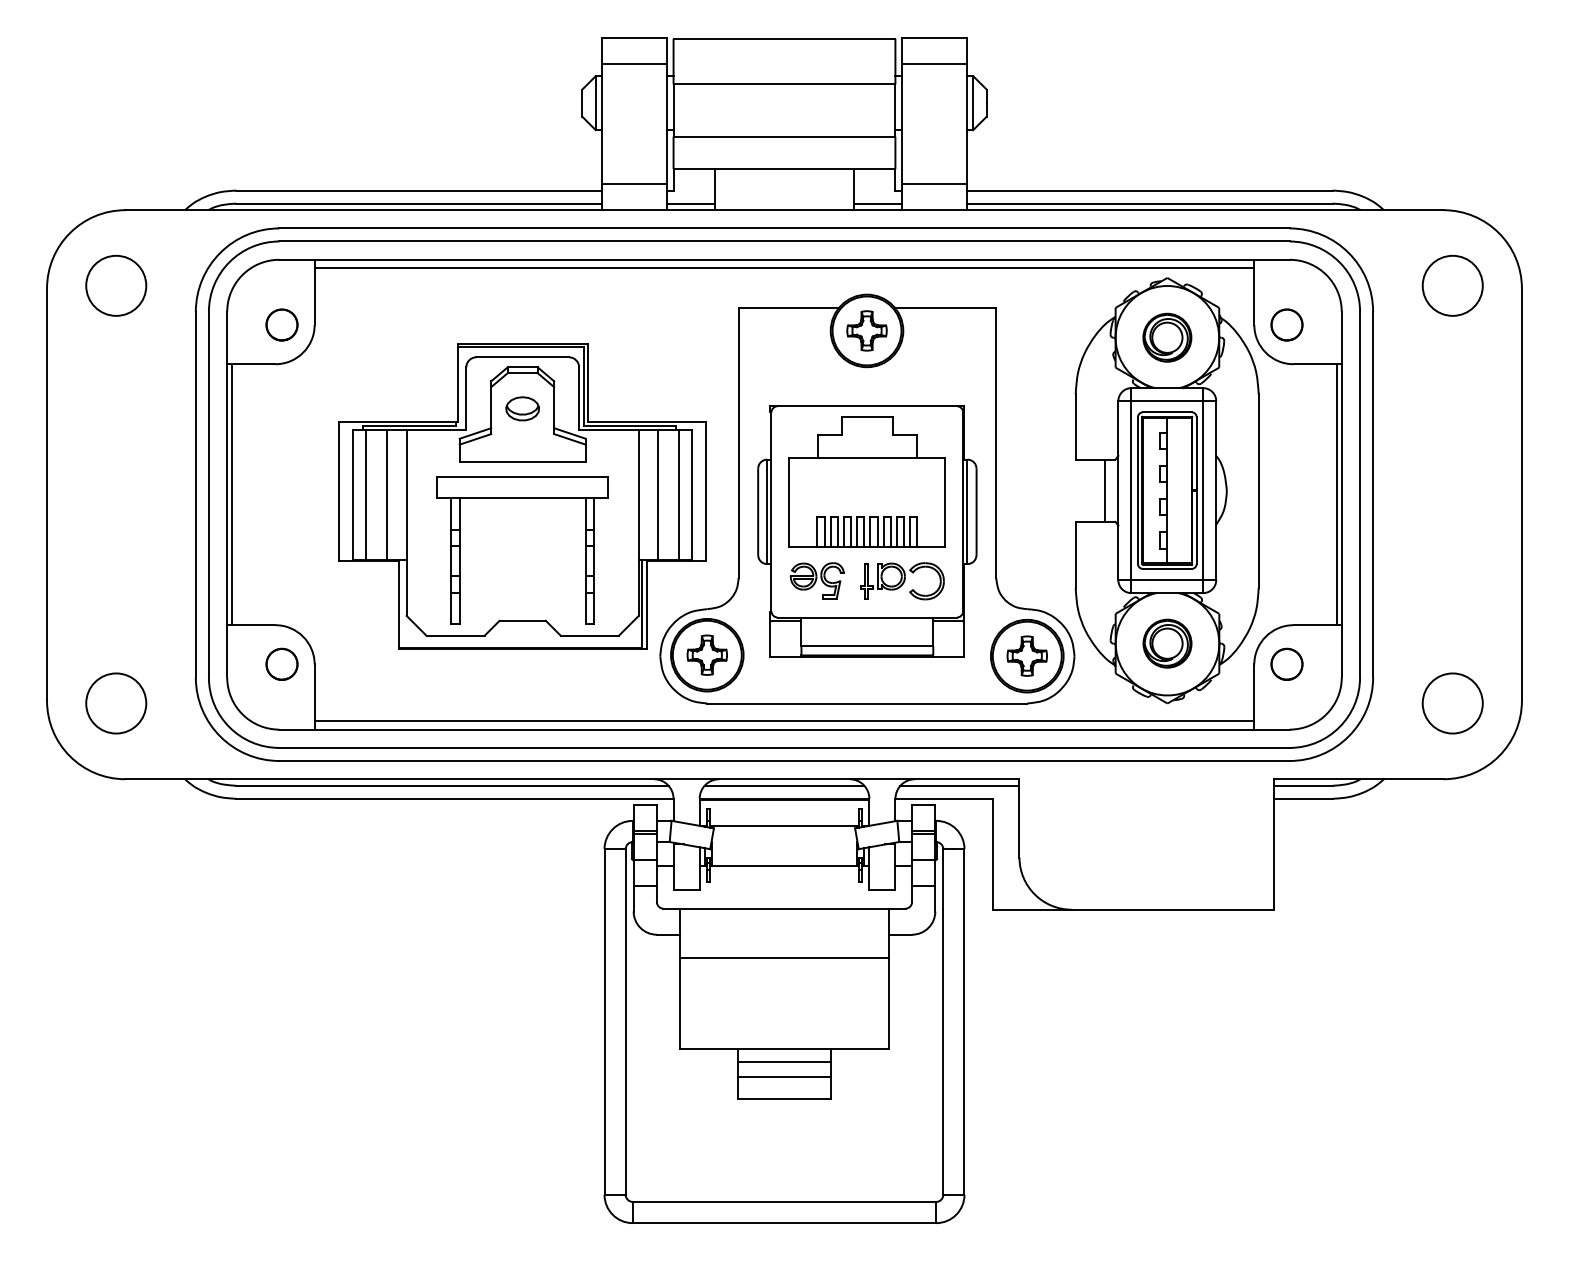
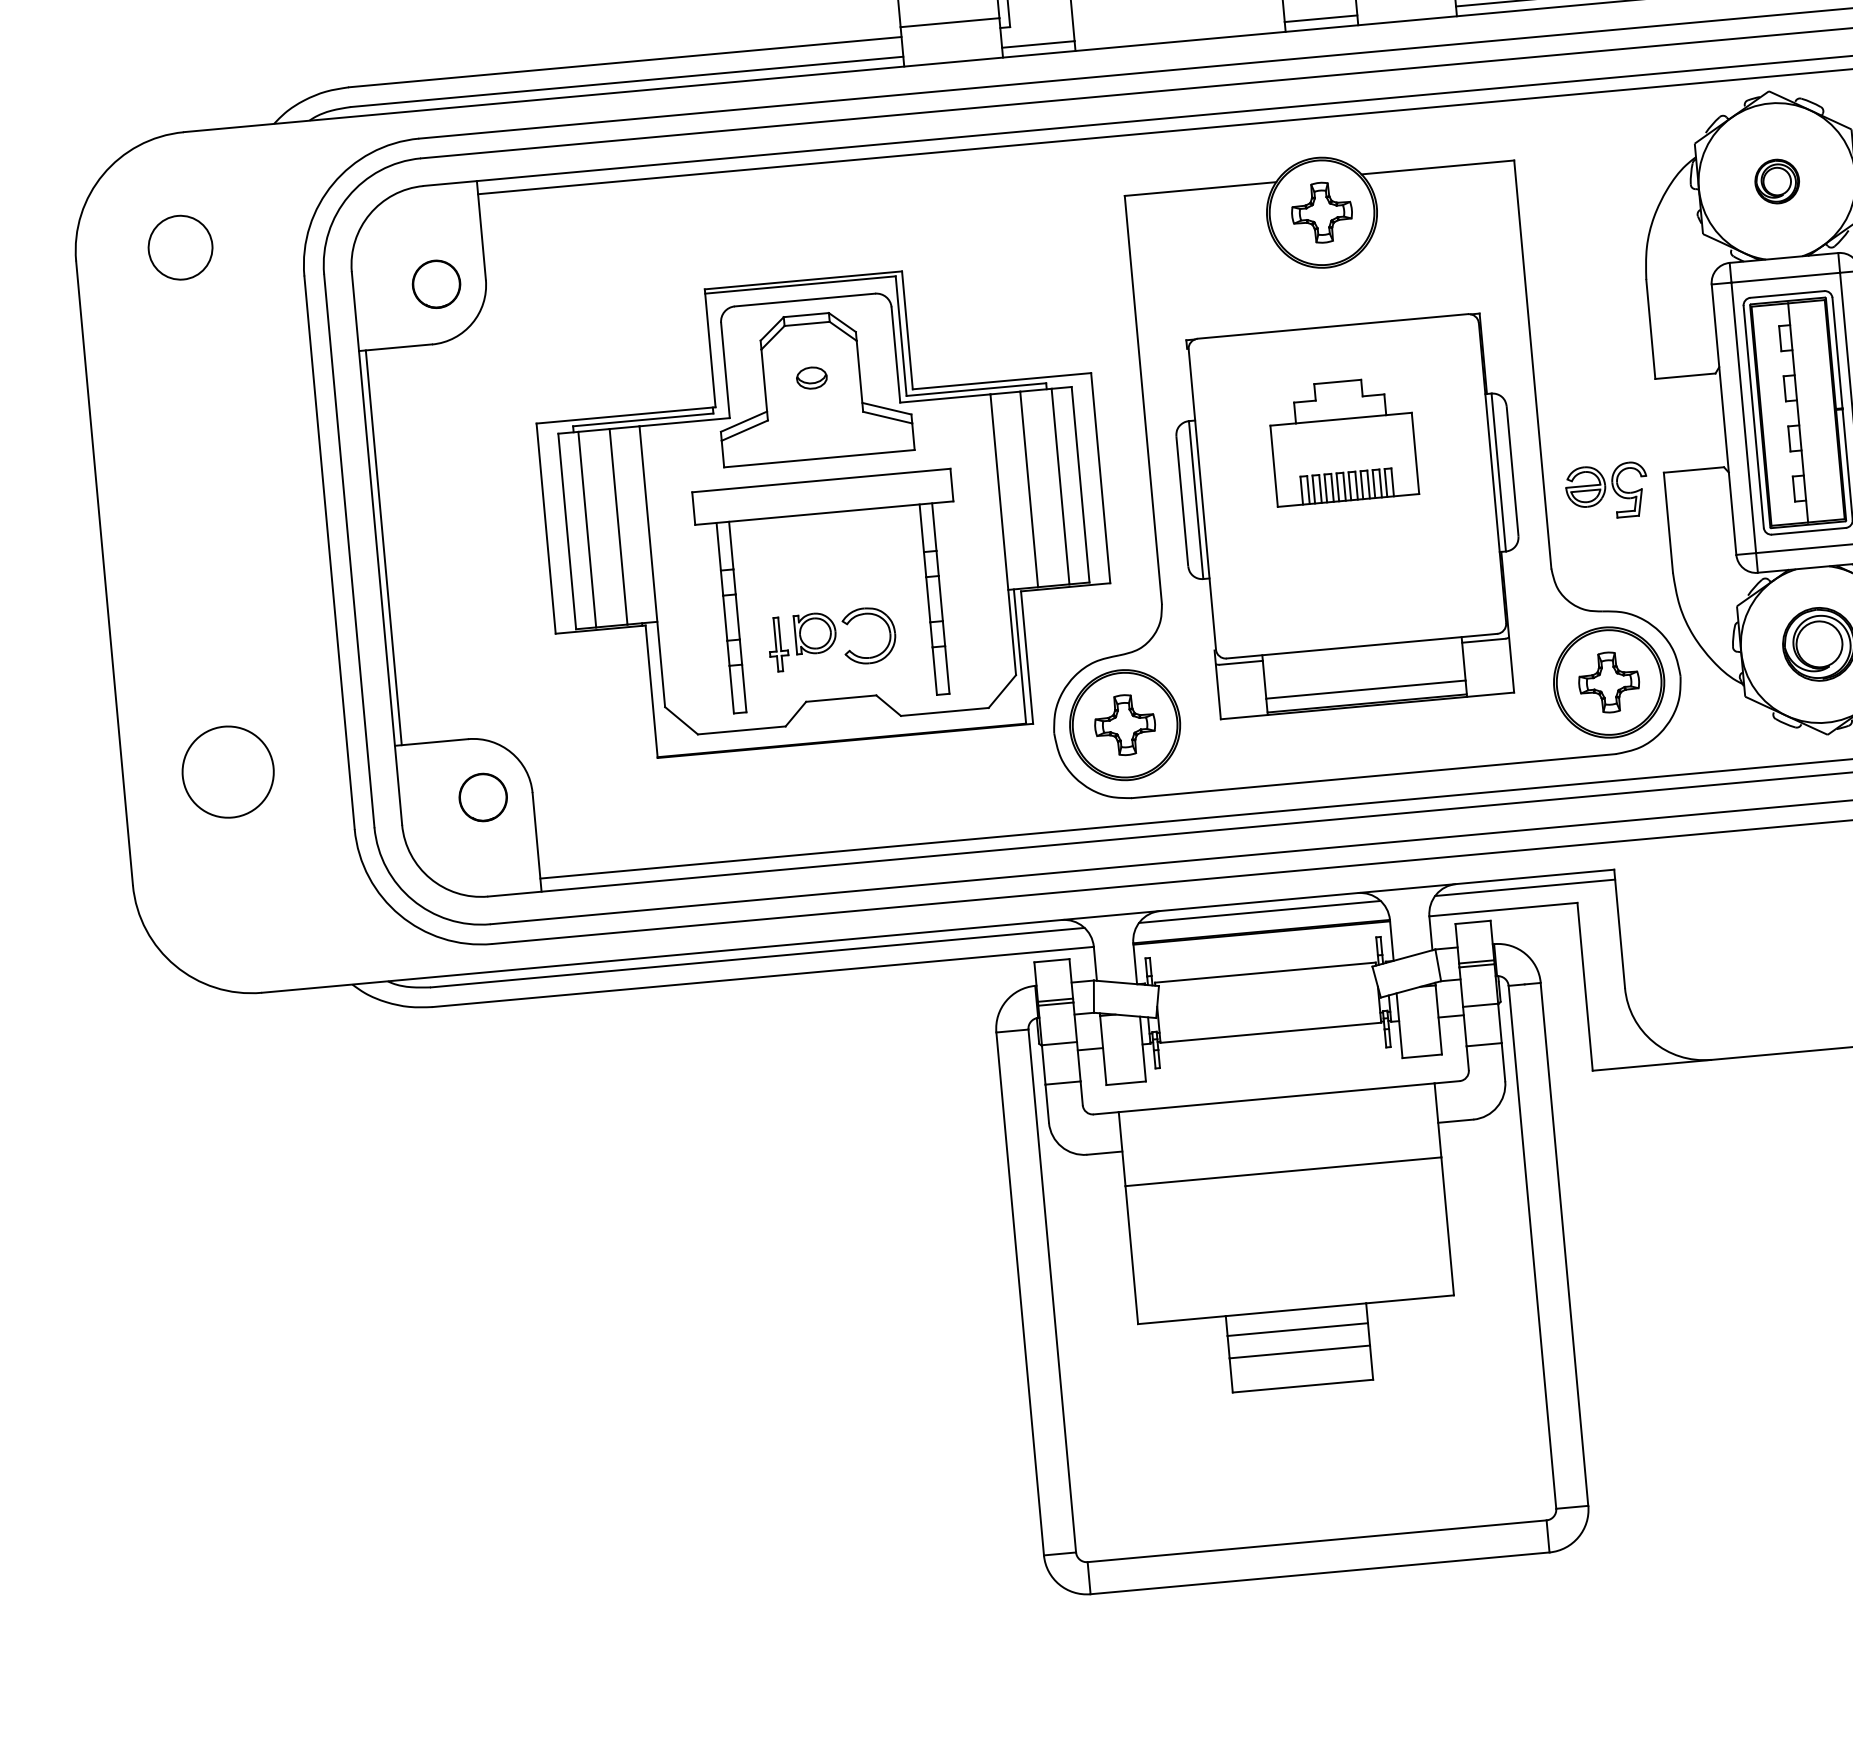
circle: (116, 285) -> (180, 247), size x0.7
part: (1167, 337) -> (1777, 181), size x0.6
part: (522, 408) -> (811, 377), size x0.6
part: (866, 481) -> (1341, 440), size x0.6
line: (1105, 490) -> (1704, 421), removed
part: (816, 580) -> (1605, 491), moved
part: (902, 581) -> (832, 639), moved
circle: (116, 703) -> (228, 772), moved

